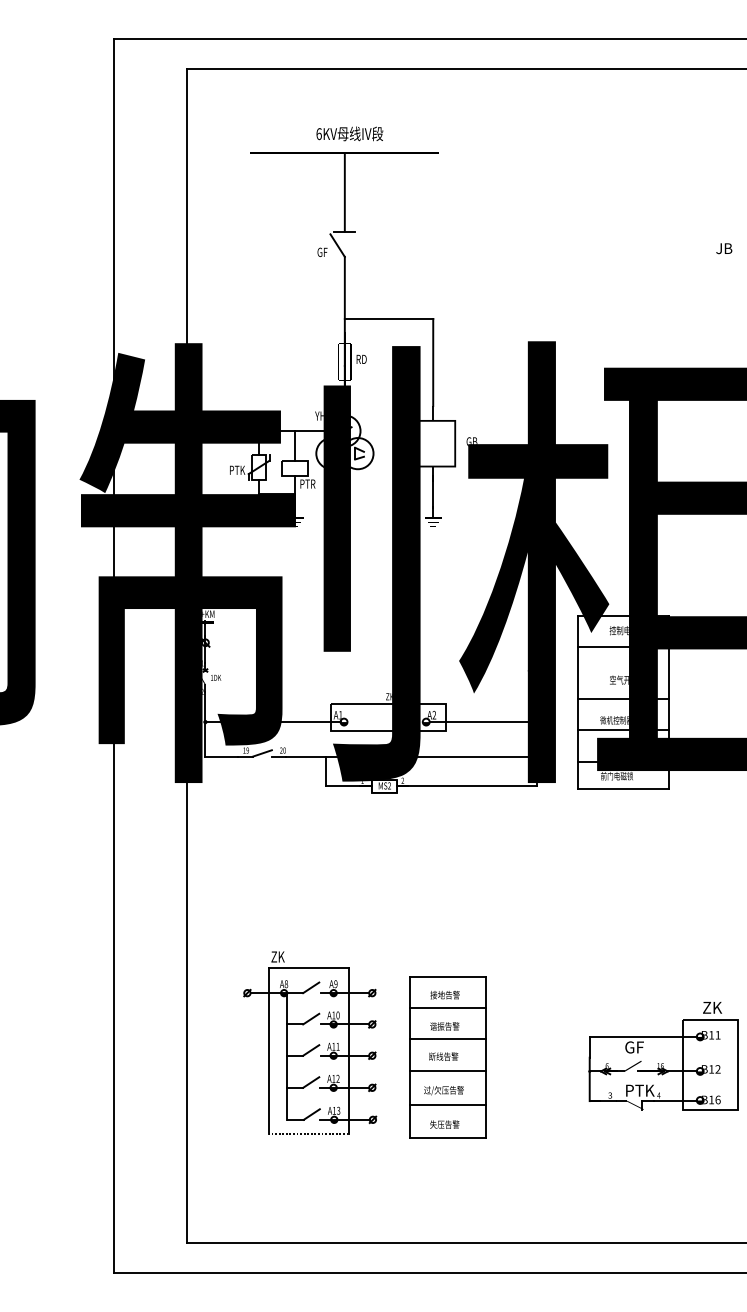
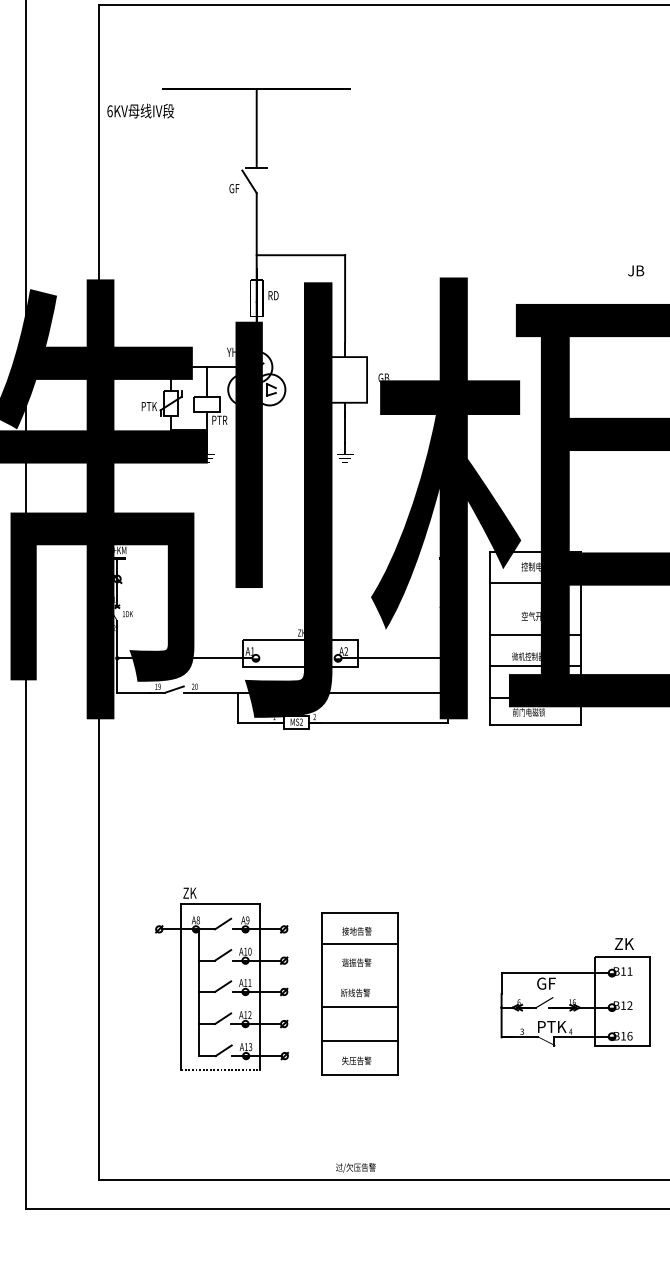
text: (349, 133) -> (140, 110), moved
text: (724, 248) -> (636, 270), moved
line: (448, 1039) -> (360, 975), removed
text: (443, 1090) -> (355, 1167), moved

